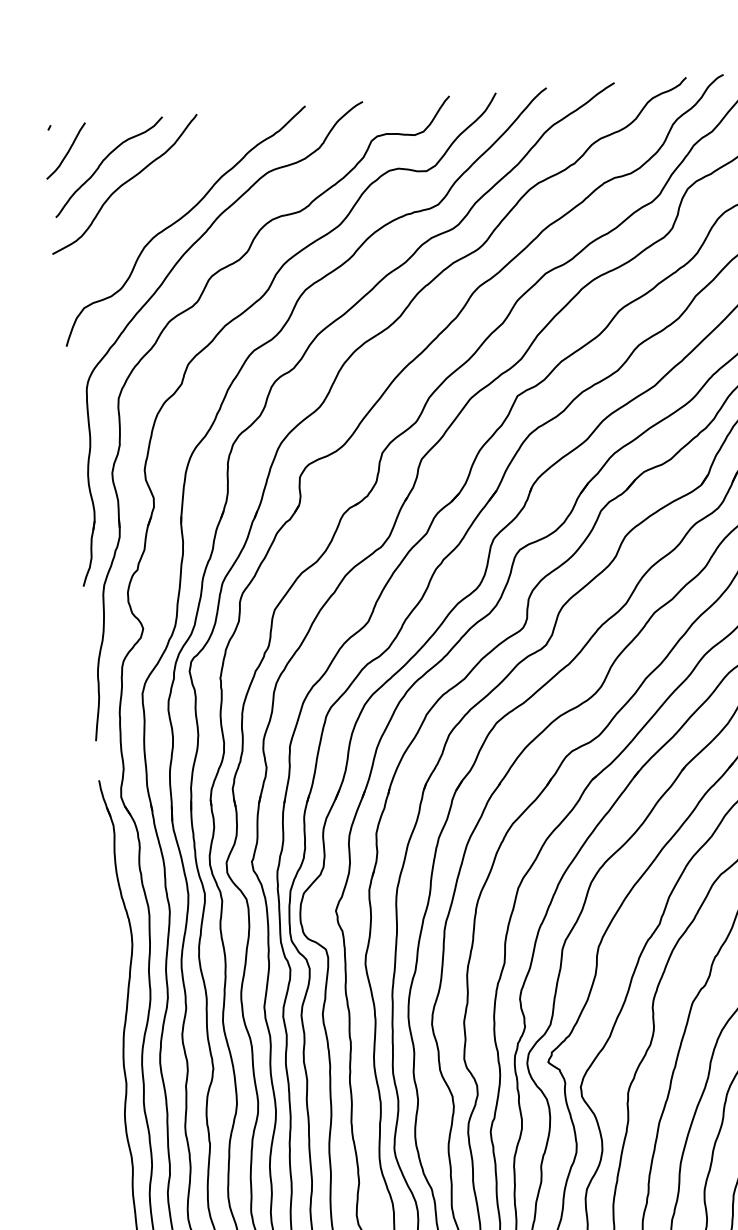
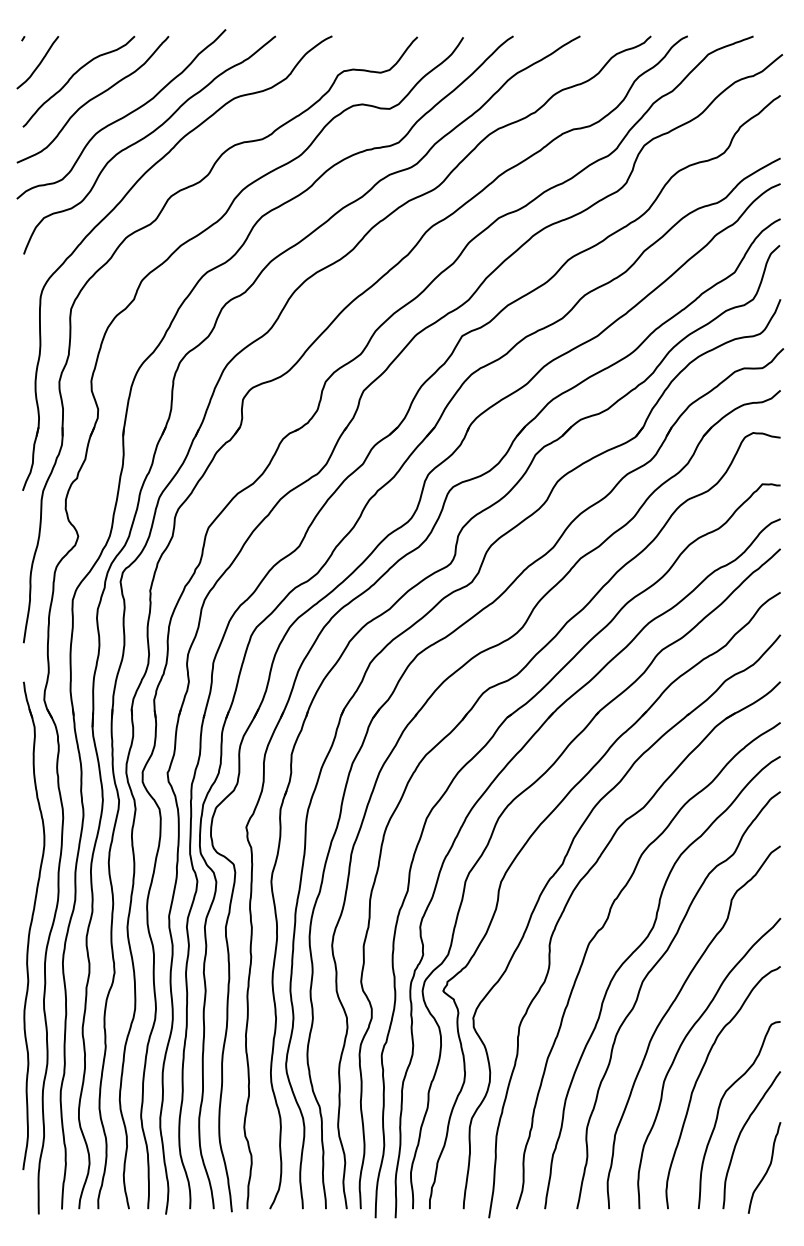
curve: (157, 199) -> (123, 116), added

